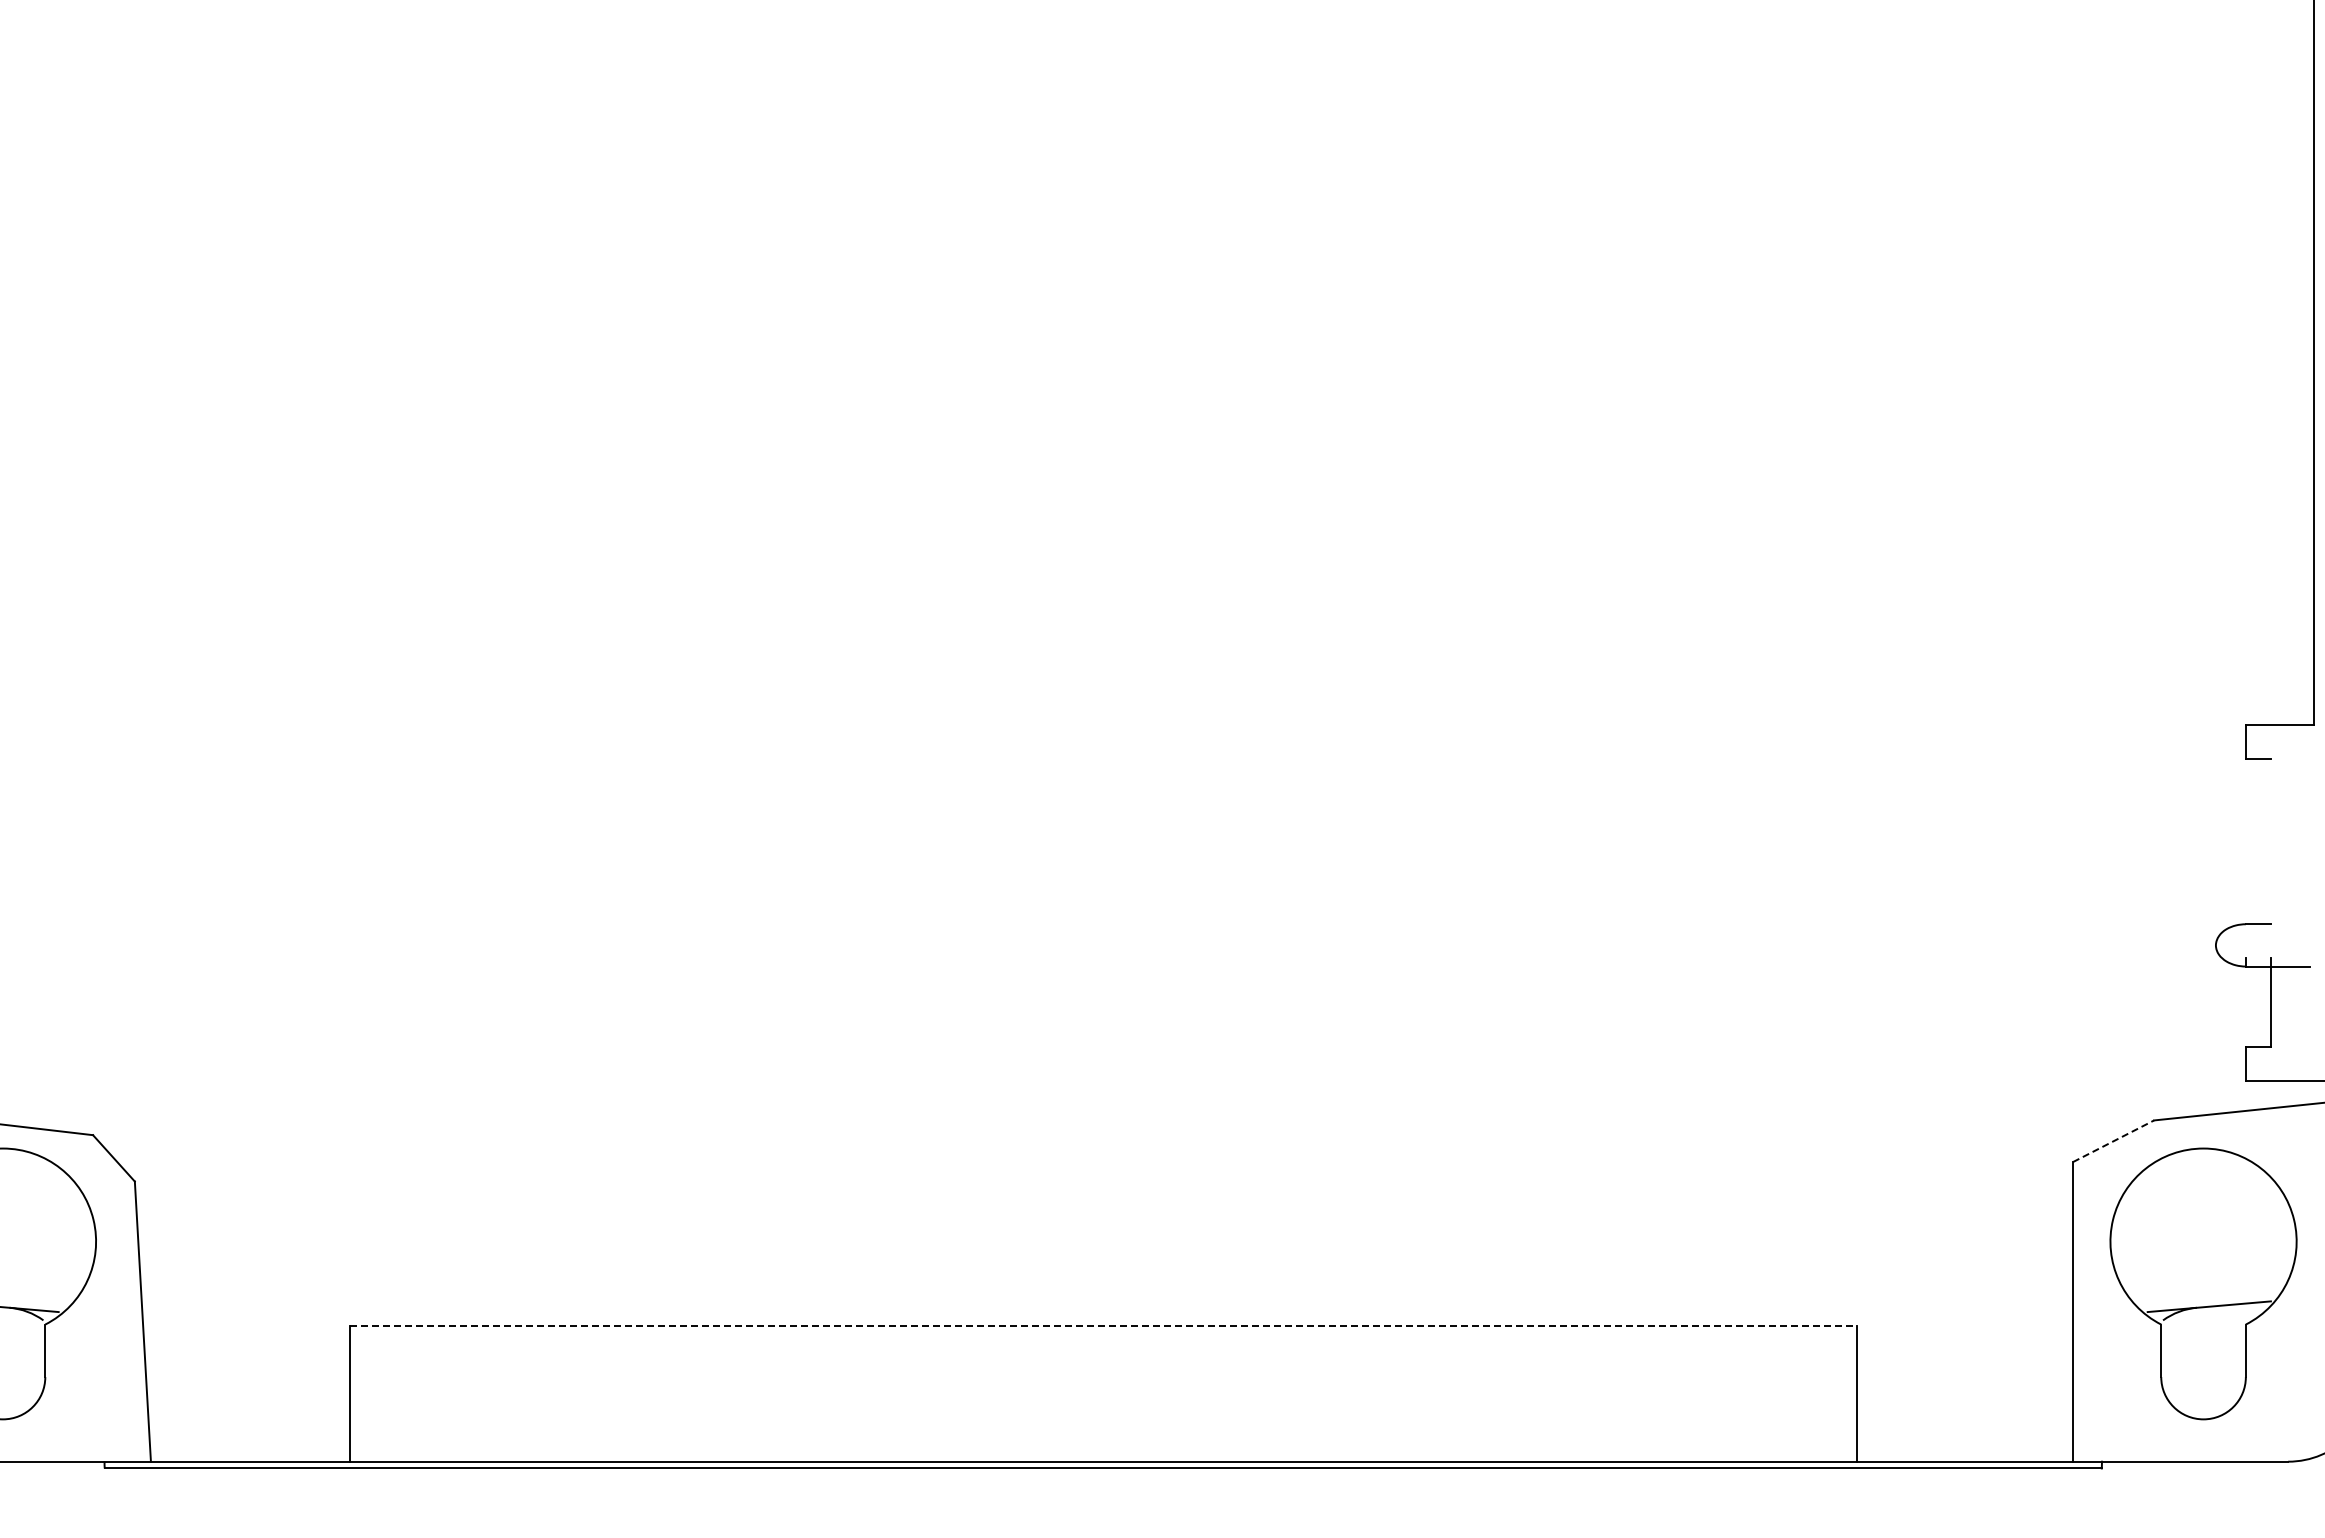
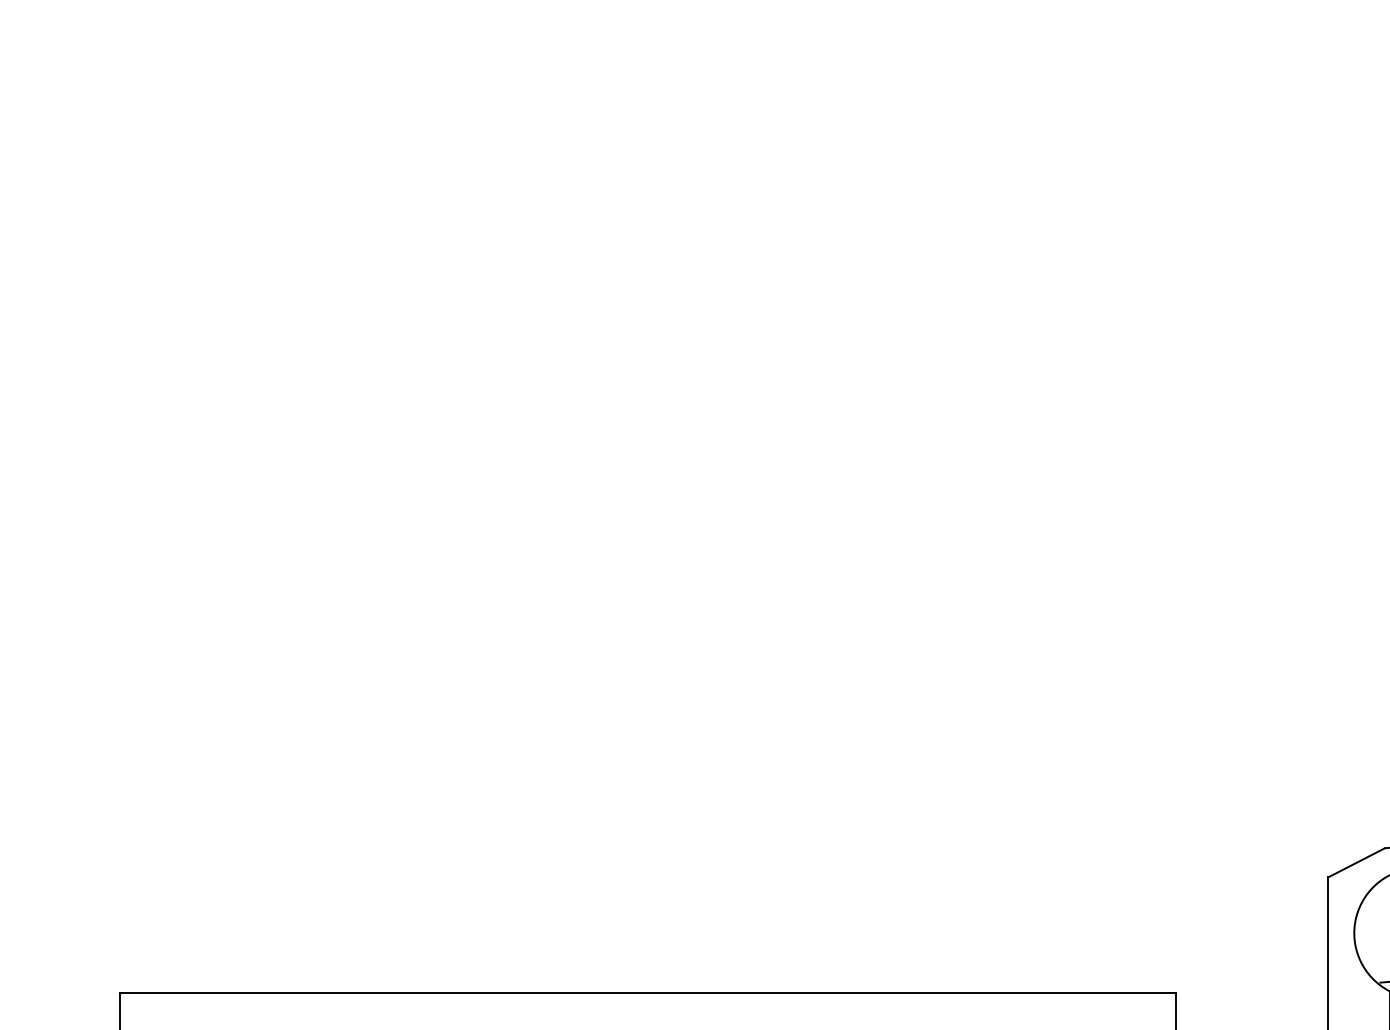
line: (2113, 1141) -> (1356, 863), dashed -> solid
line: (1103, 1326) -> (648, 992), dashed -> solid

